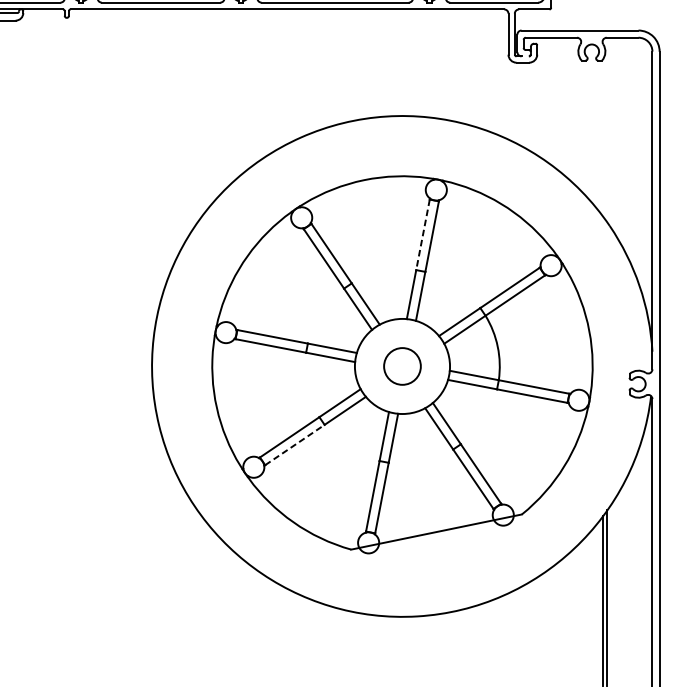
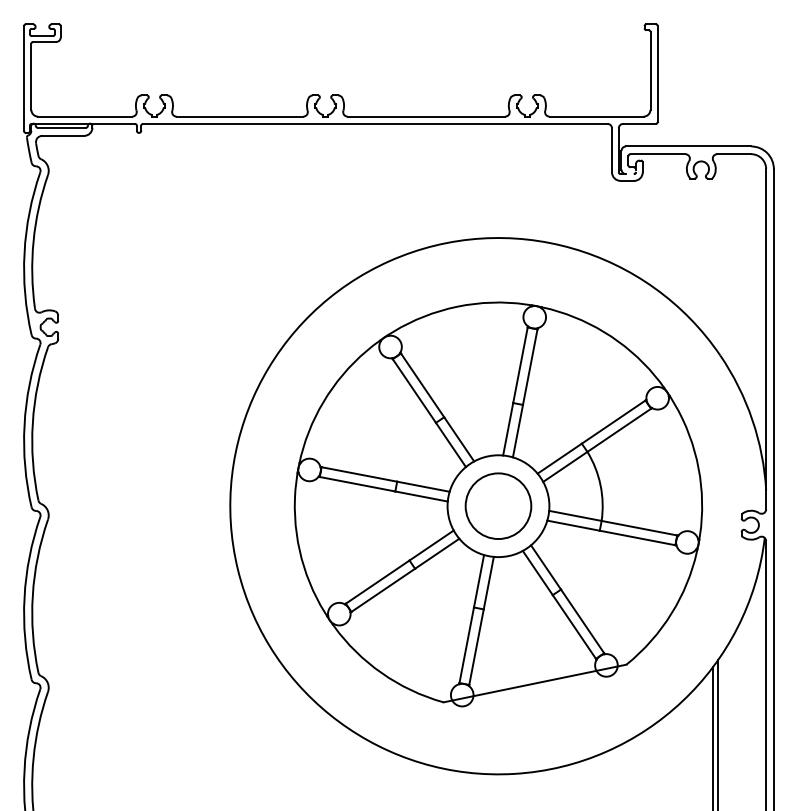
line: (423, 235) -> (520, 365), dashed -> solid
circle: (402, 366) -> (498, 506), size x1.67
line: (295, 445) -> (383, 590), dashed -> solid

